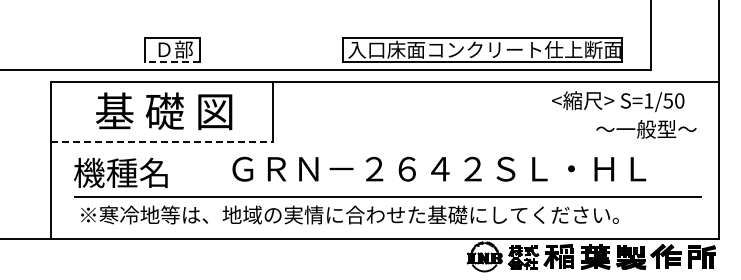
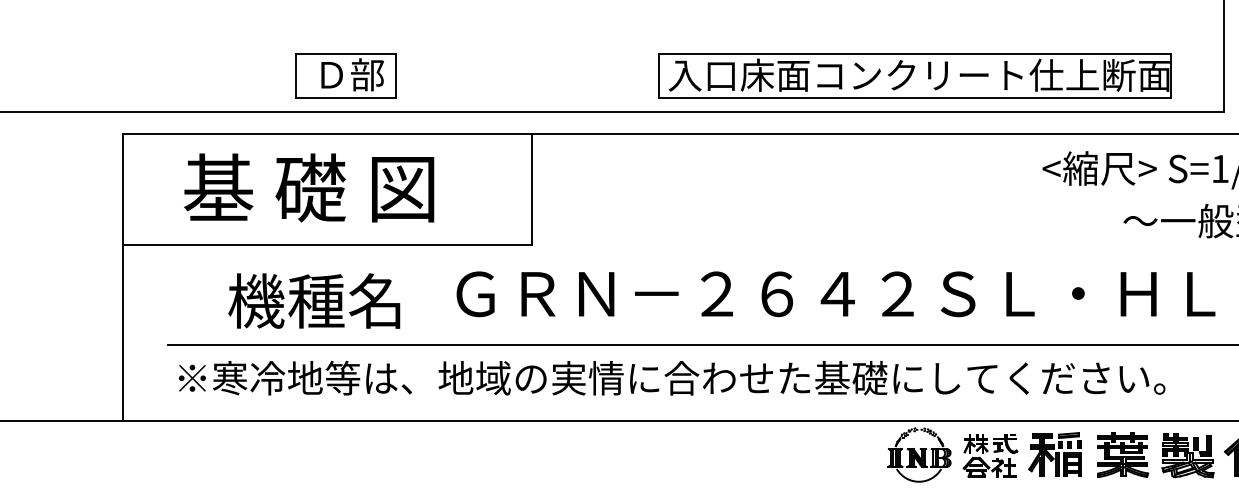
line: (171, 62) -> (344, 98), dashed -> solid
text: (164, 111) -> (309, 188), moved
line: (162, 142) -> (328, 245), dashed -> solid
text: (120, 172) -> (313, 300), moved

